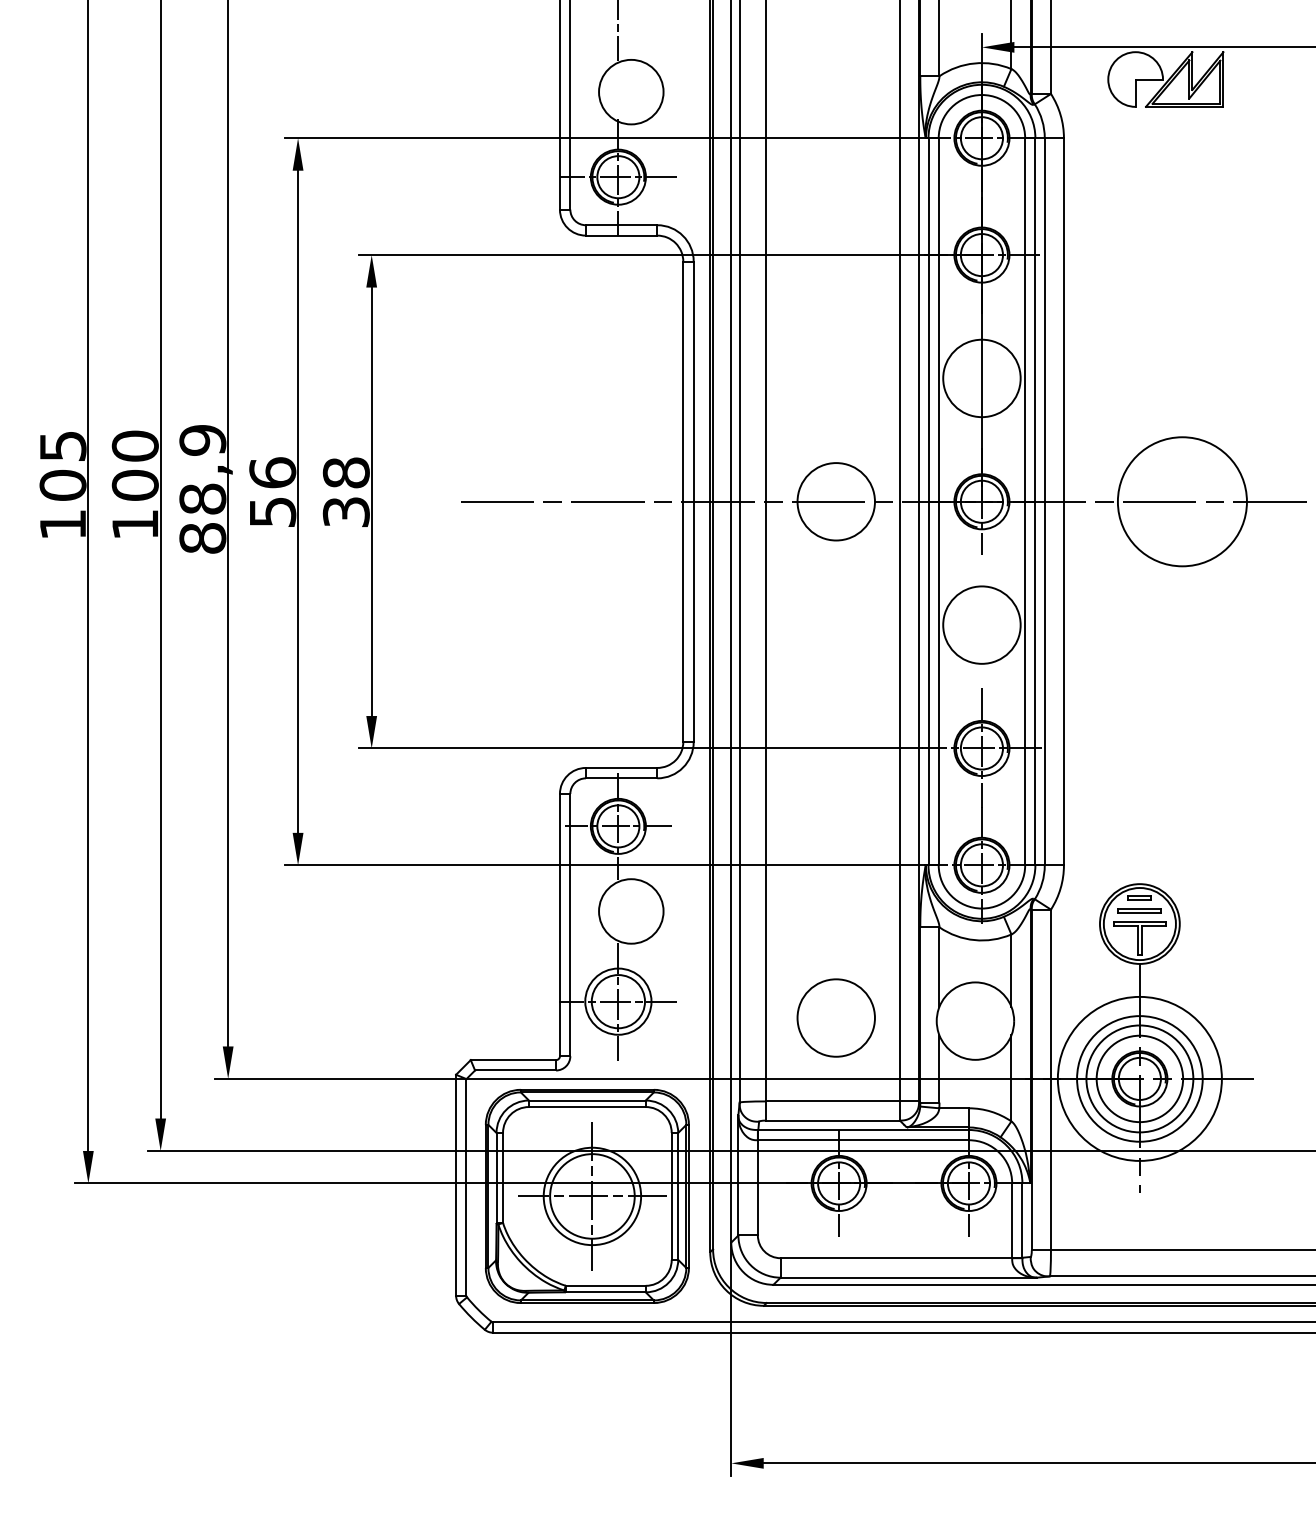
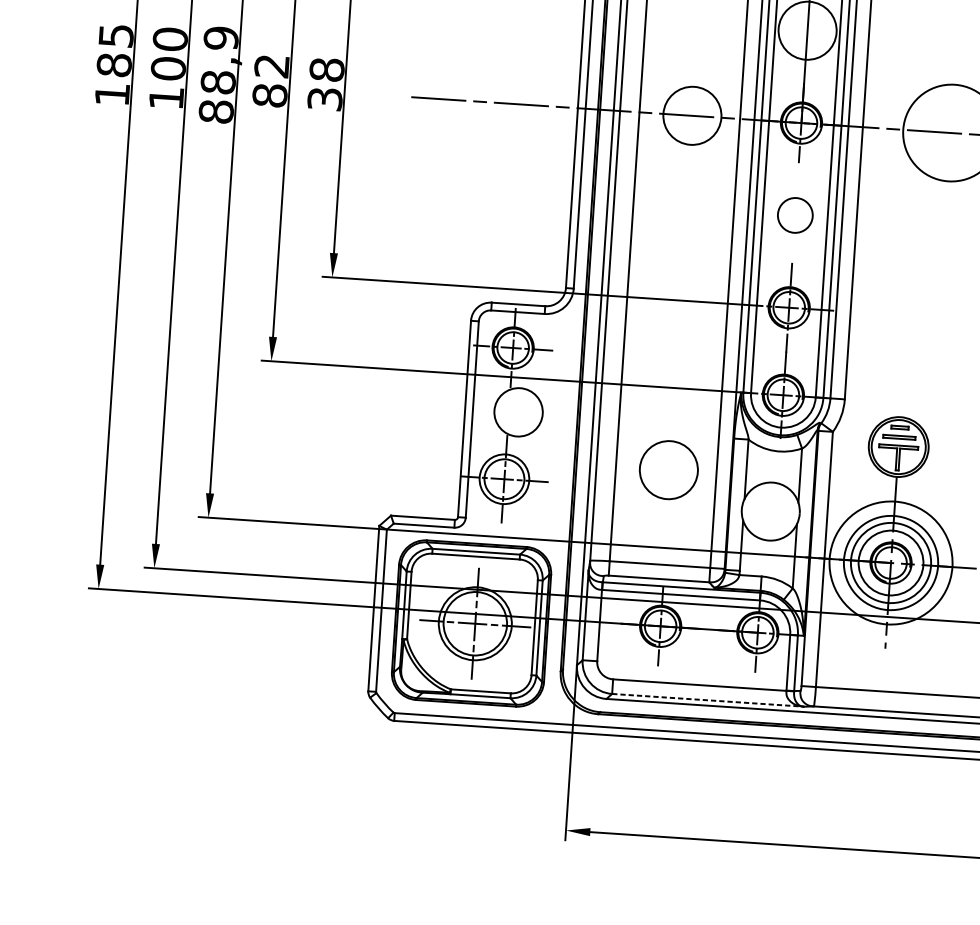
text: (62, 484) -> (114, 64), 105 -> 185
text: (272, 492) -> (270, 80), 56 -> 82
circle: (981, 624) -> (795, 214), size x0.6
circle: (835, 1017) -> (668, 469), moved
line: (909, 1277) -> (708, 700), solid -> dashed

